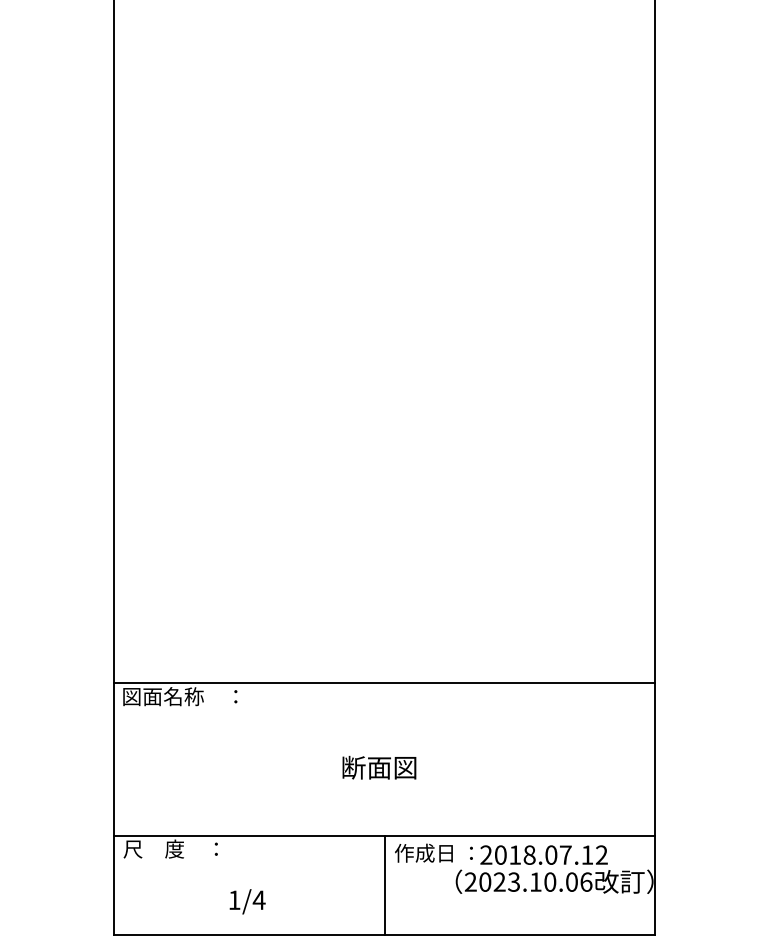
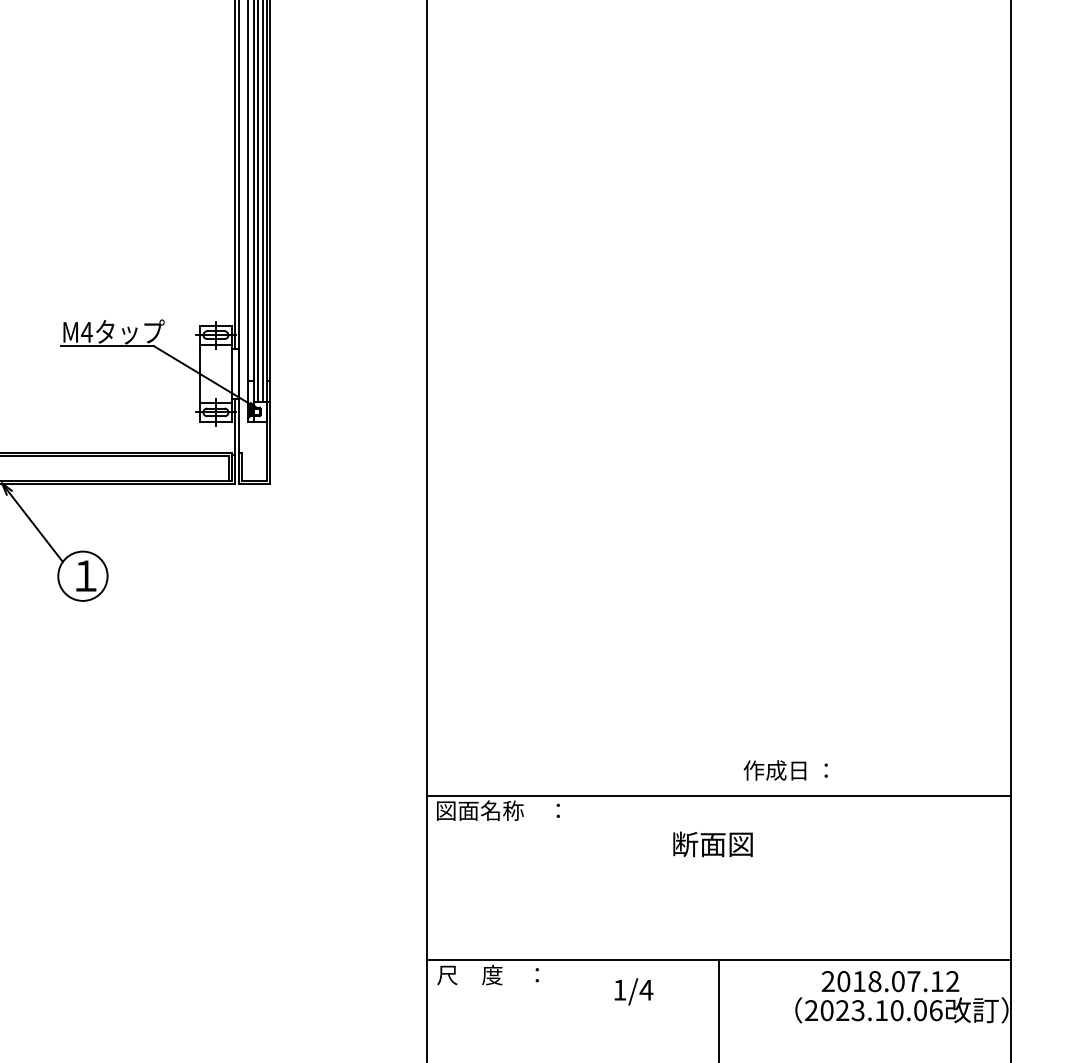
text: (378, 767) -> (712, 844), moved
text: (433, 853) -> (785, 770), moved
text: (247, 901) -> (633, 991), moved

